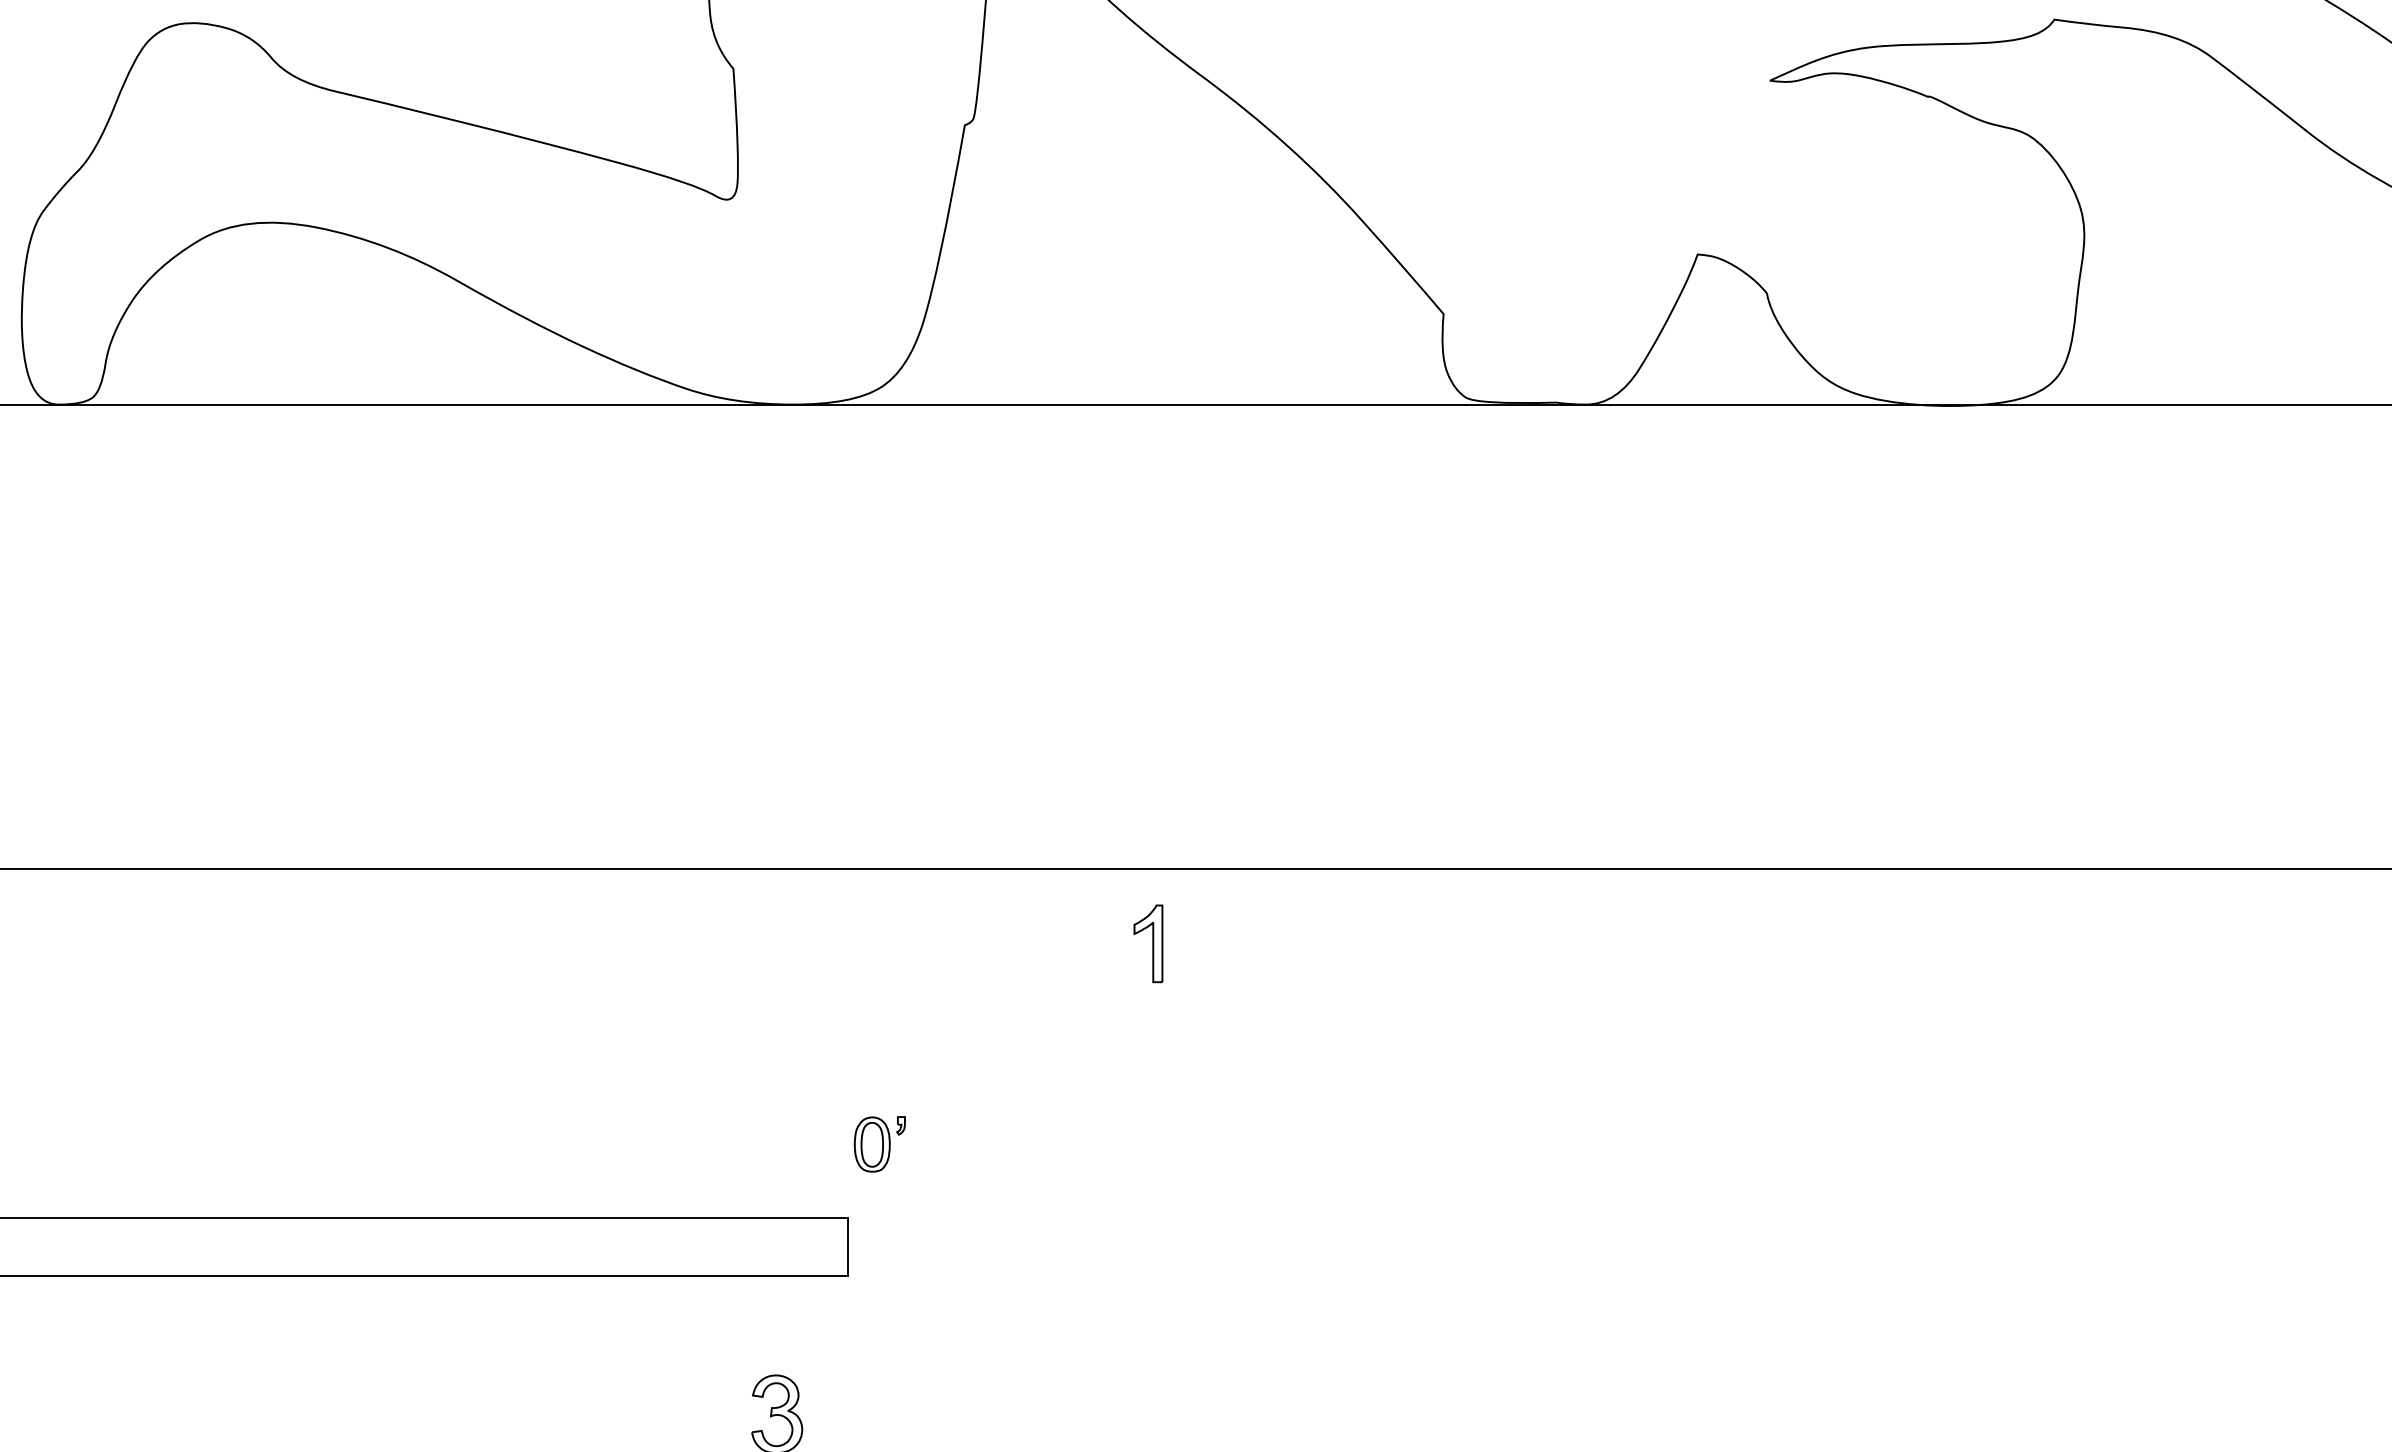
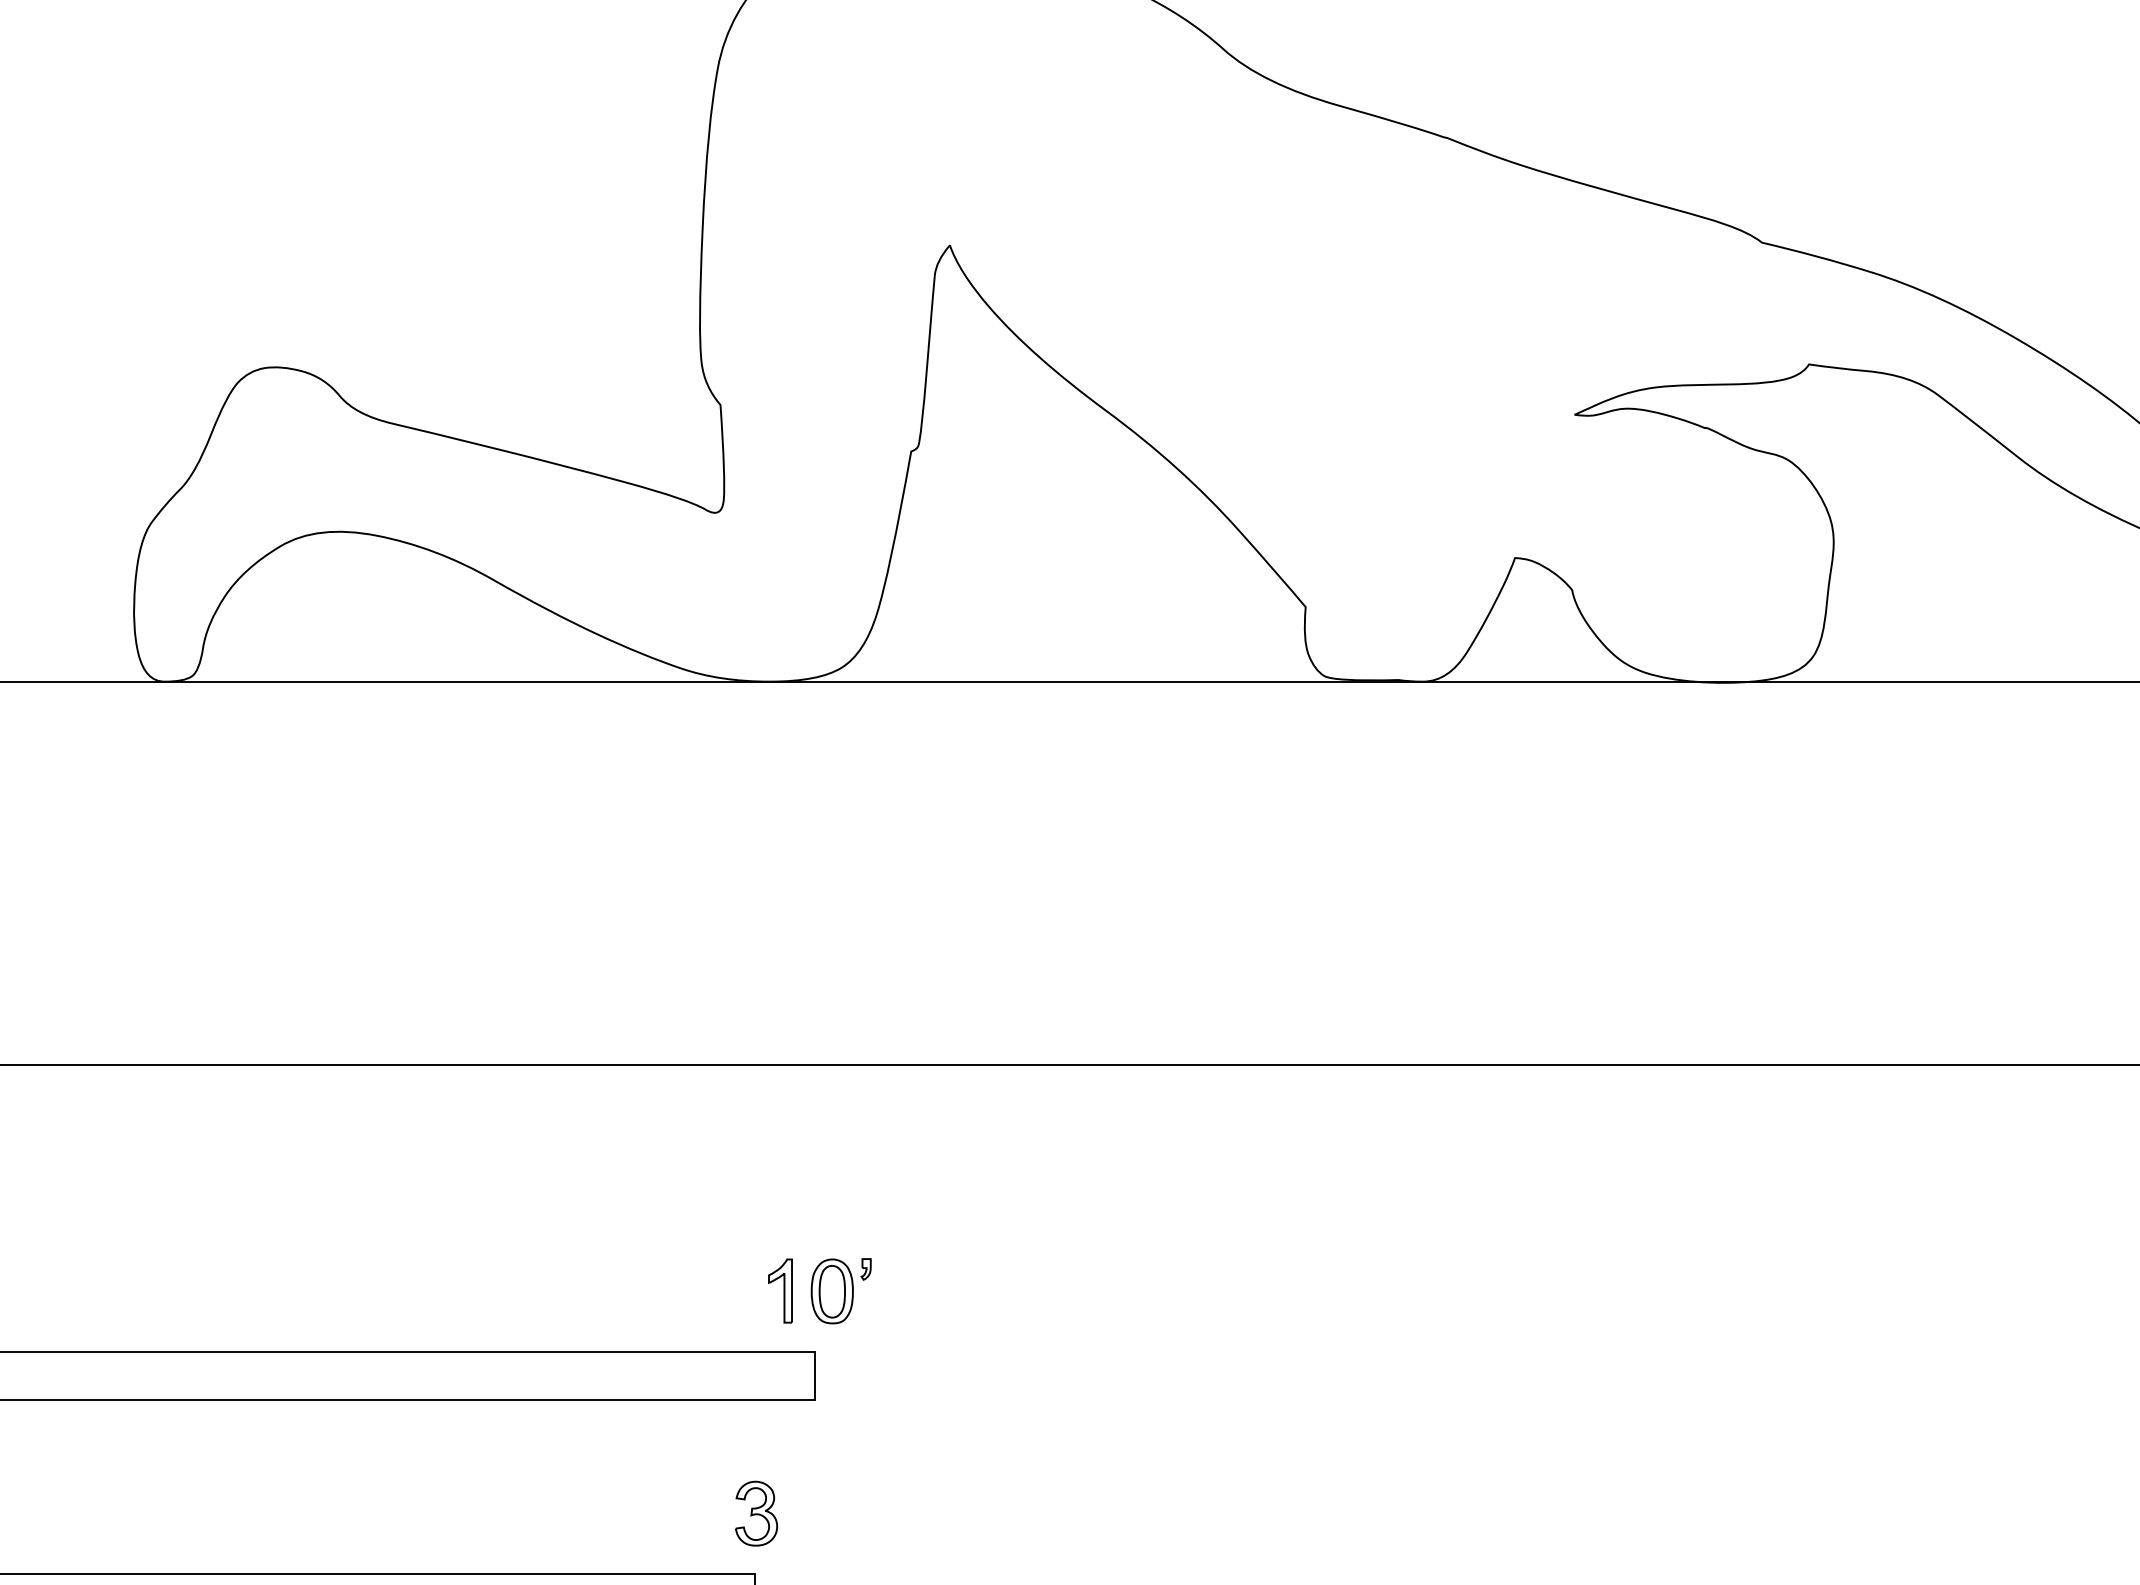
part: (1148, 943) -> (780, 1290), moved
part: (879, 1144) -> (840, 1291), size x1.43

